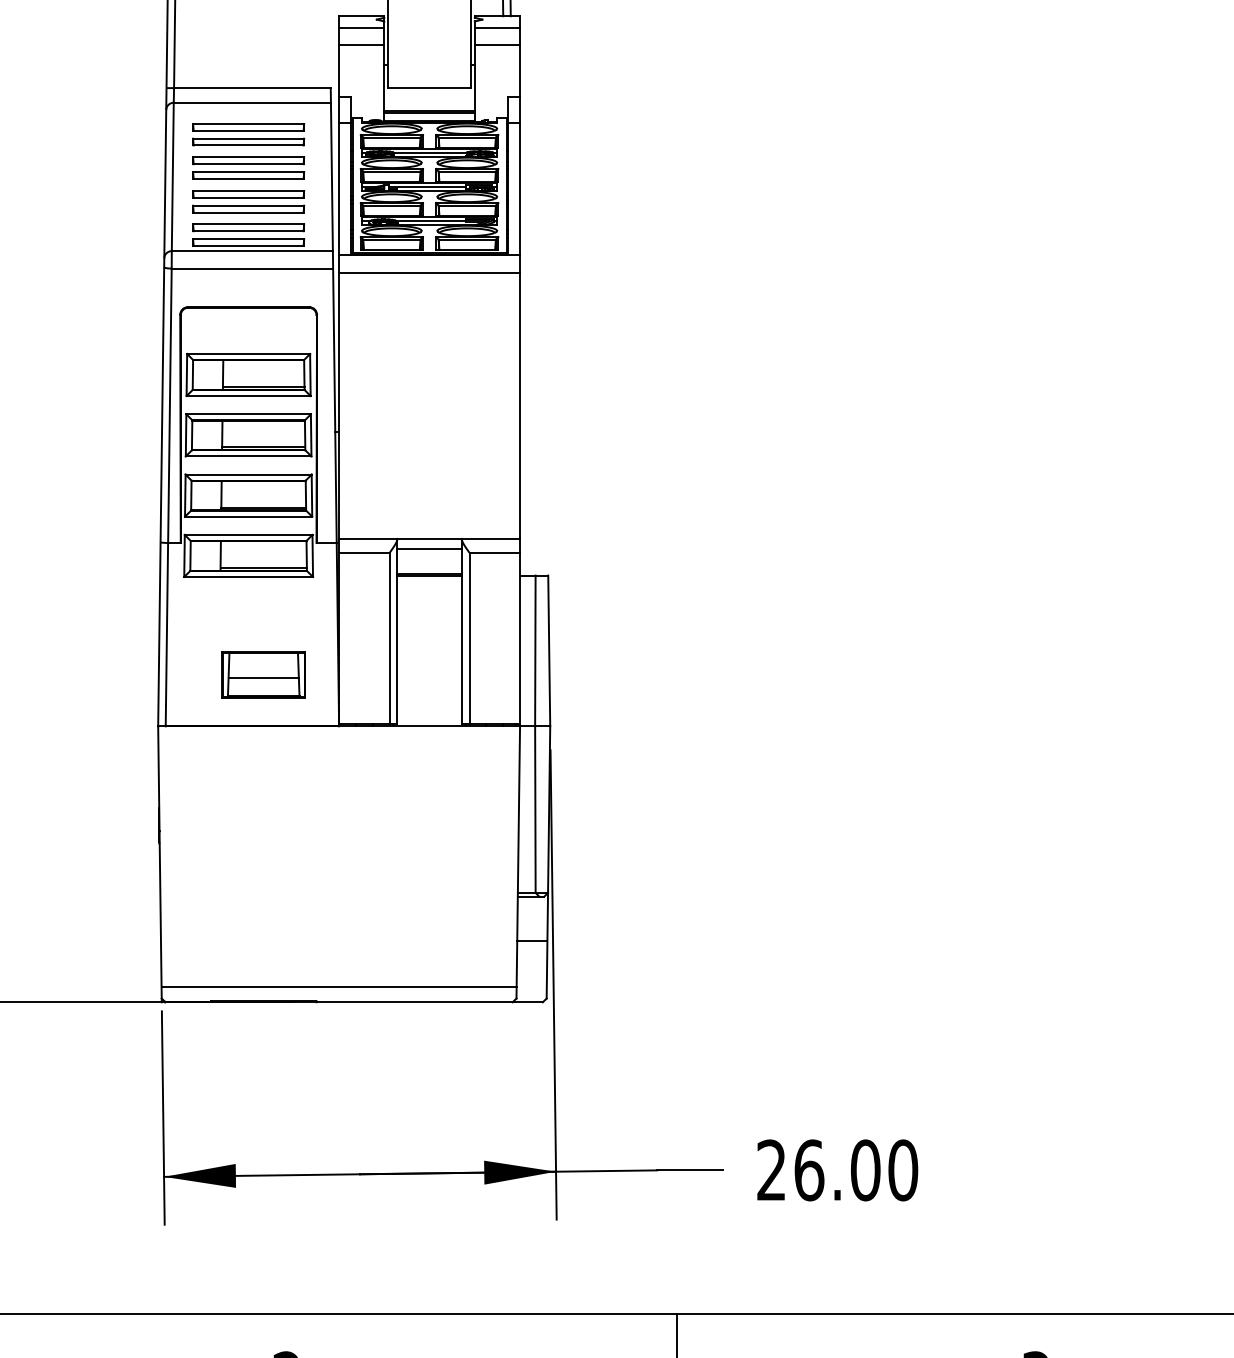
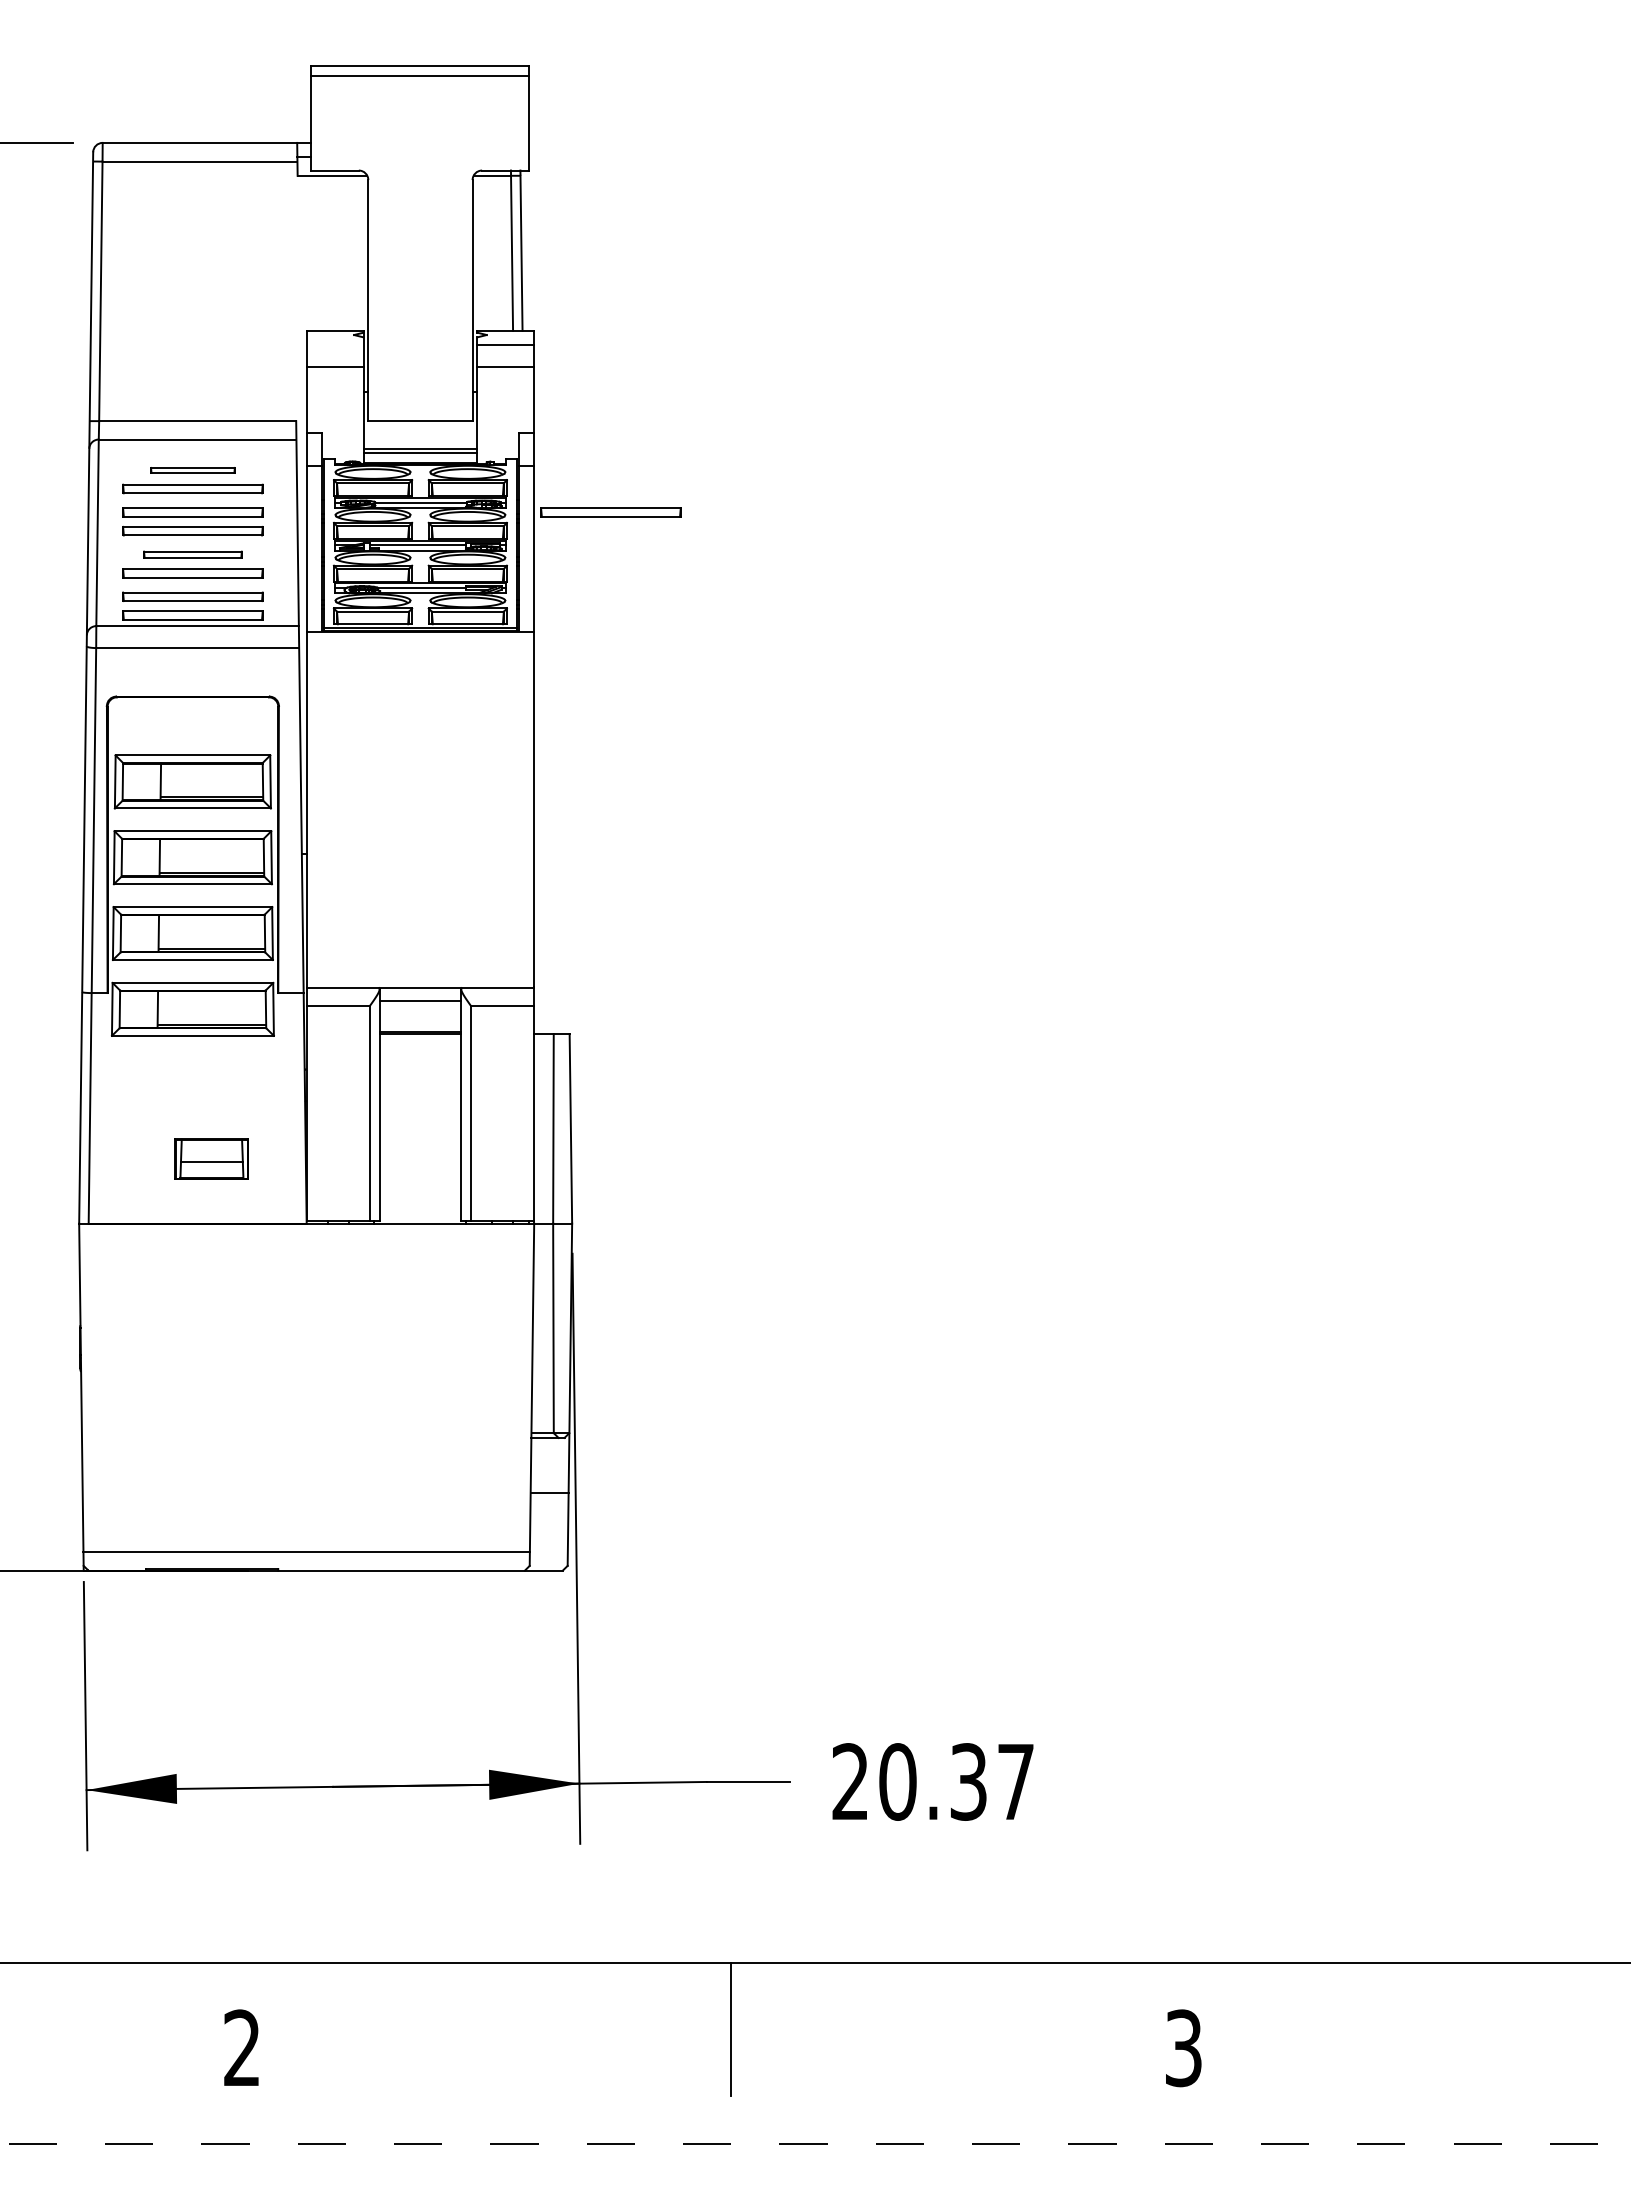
line: (361, 27) -> (334, 345), removed
part: (248, 127) -> (192, 470), size x0.6
part: (580, 160) -> (610, 512), added
part: (248, 194) -> (192, 554), size x0.7
line: (429, 272) -> (420, 653), removed
part: (263, 675) -> (211, 1159), size x0.7
text: (855, 1170) -> (956, 1781), 26.00 -> 20.37

